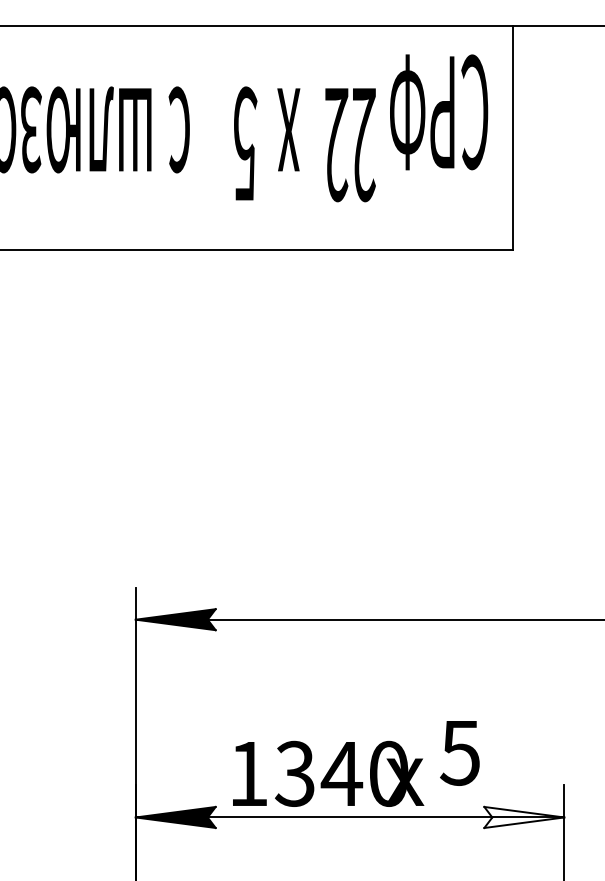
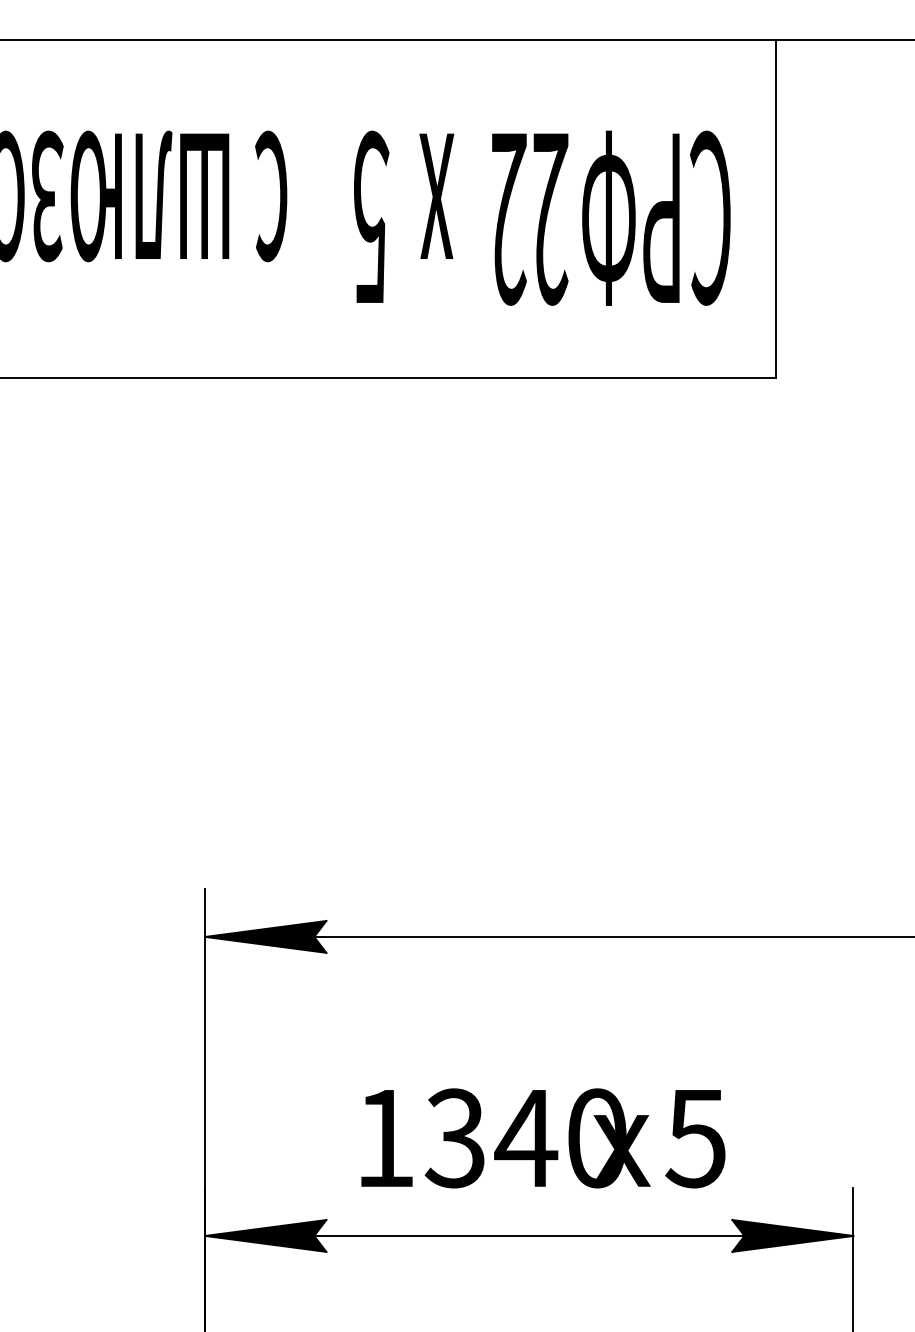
text: (439, 112) -> (657, 218), moved
text: (328, 773) -> (505, 1137), moved
fill: (524, 817) -> (793, 1235), added

